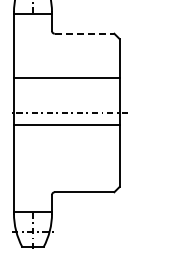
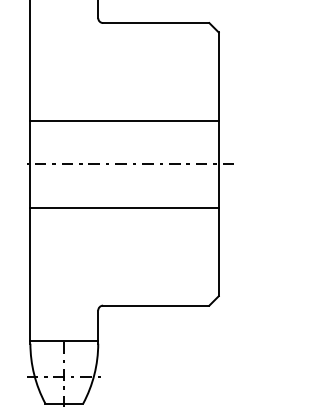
line: (84, 33) -> (156, 22), dashed -> solid
line: (66, 77) -> (124, 120), moved
line: (66, 125) -> (124, 208), moved

